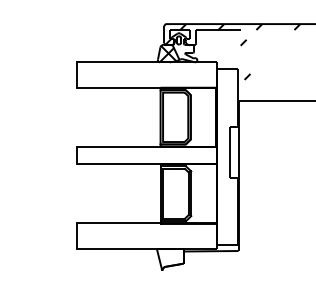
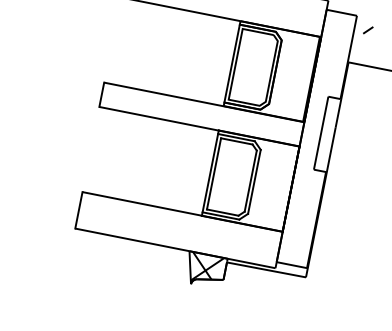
hatch: (170, 258) -> (206, 268), added

